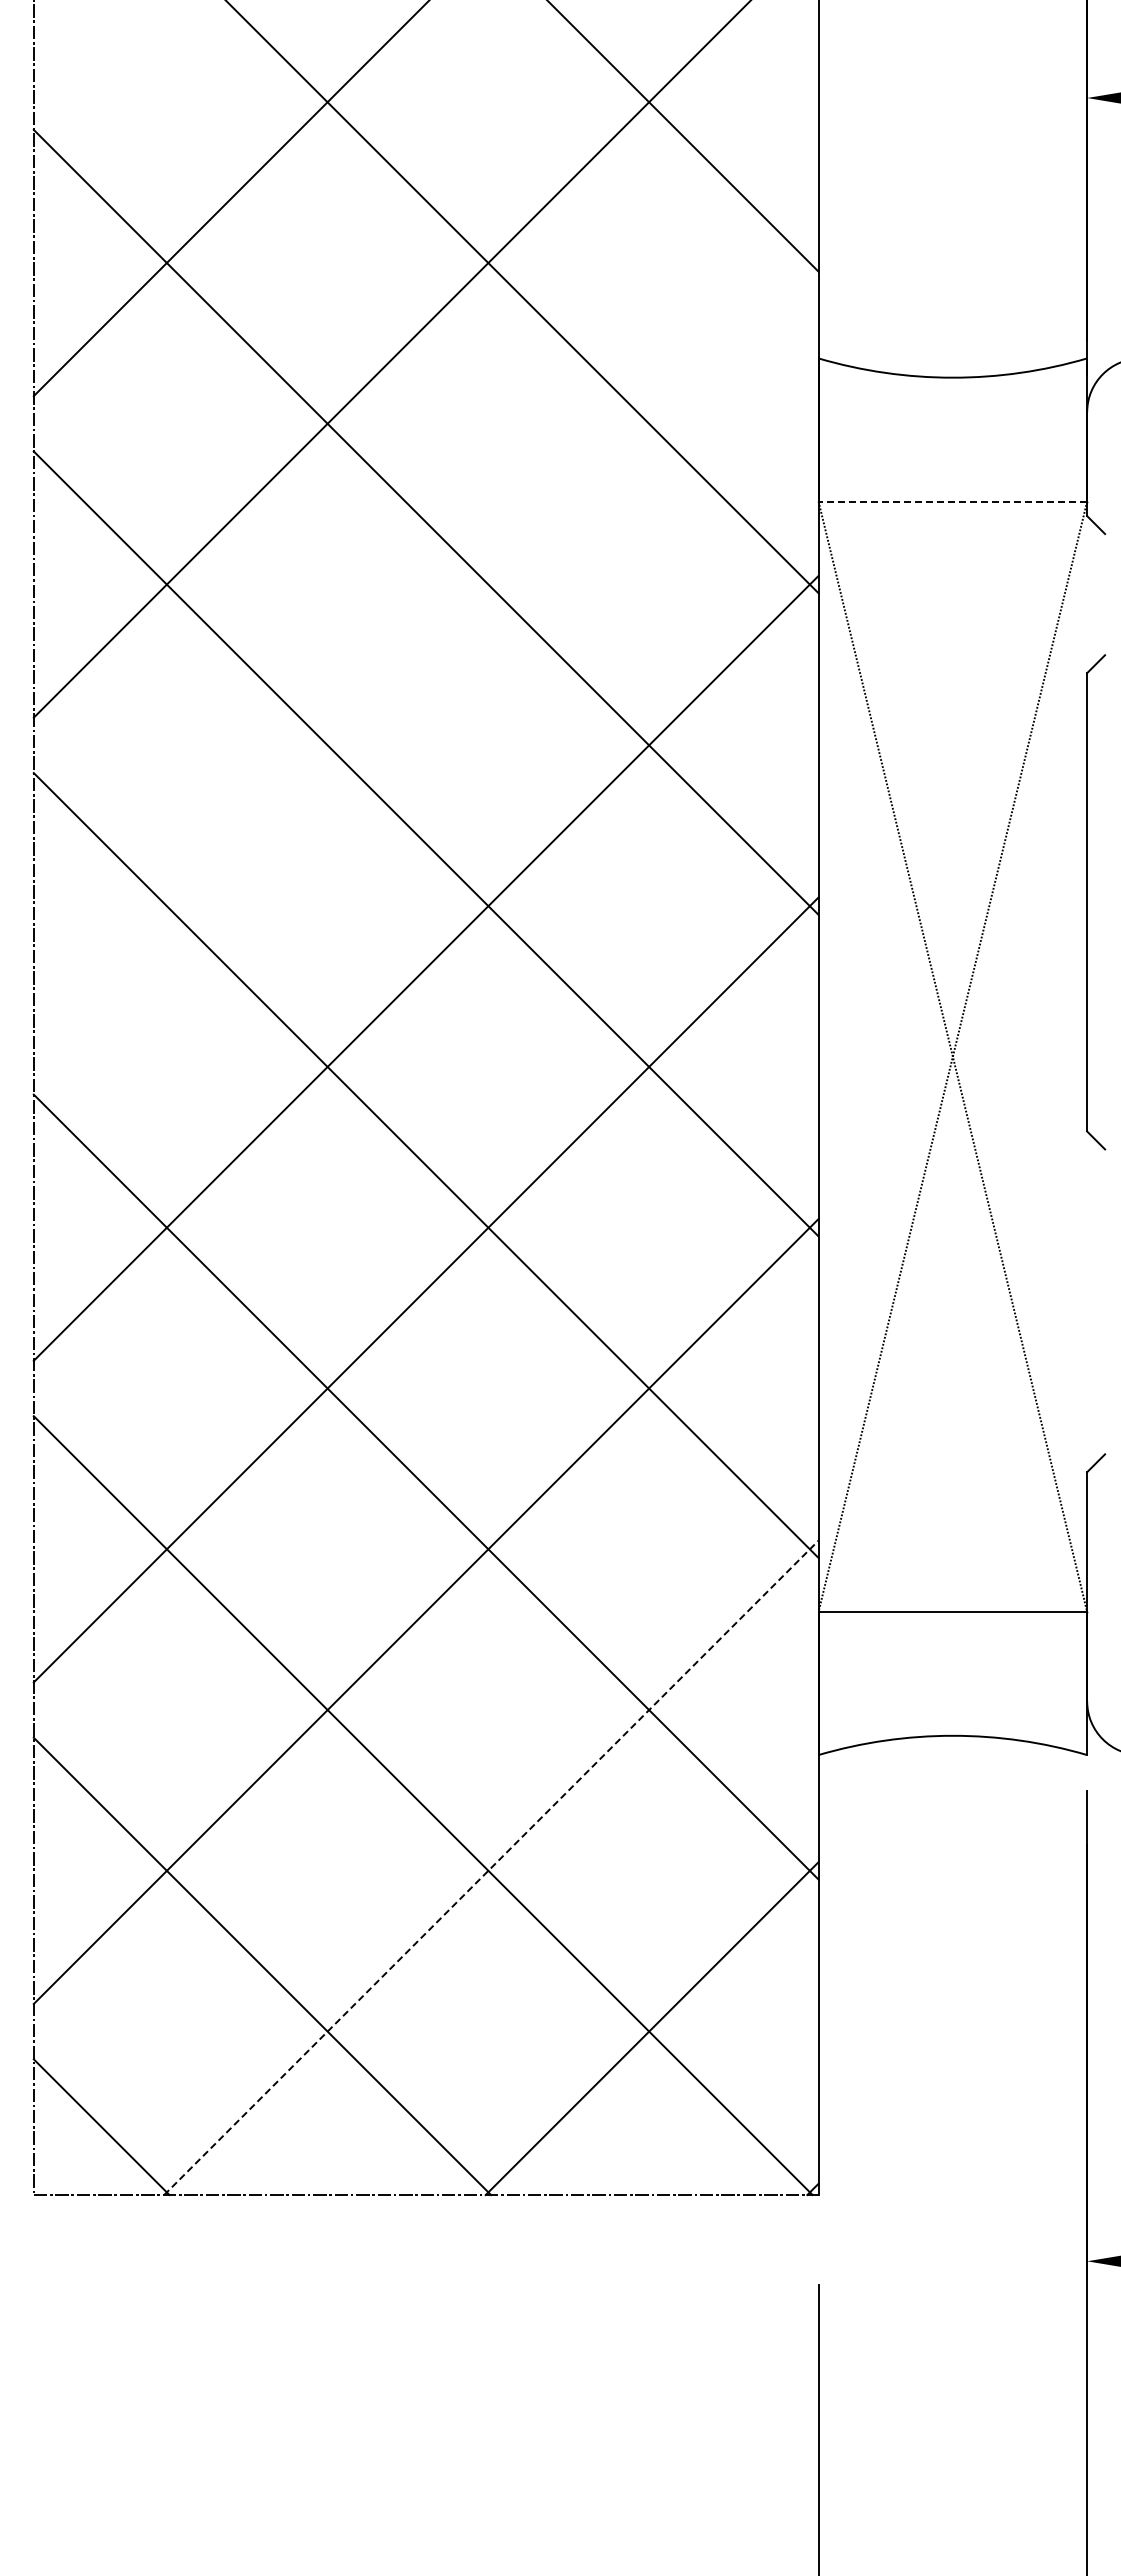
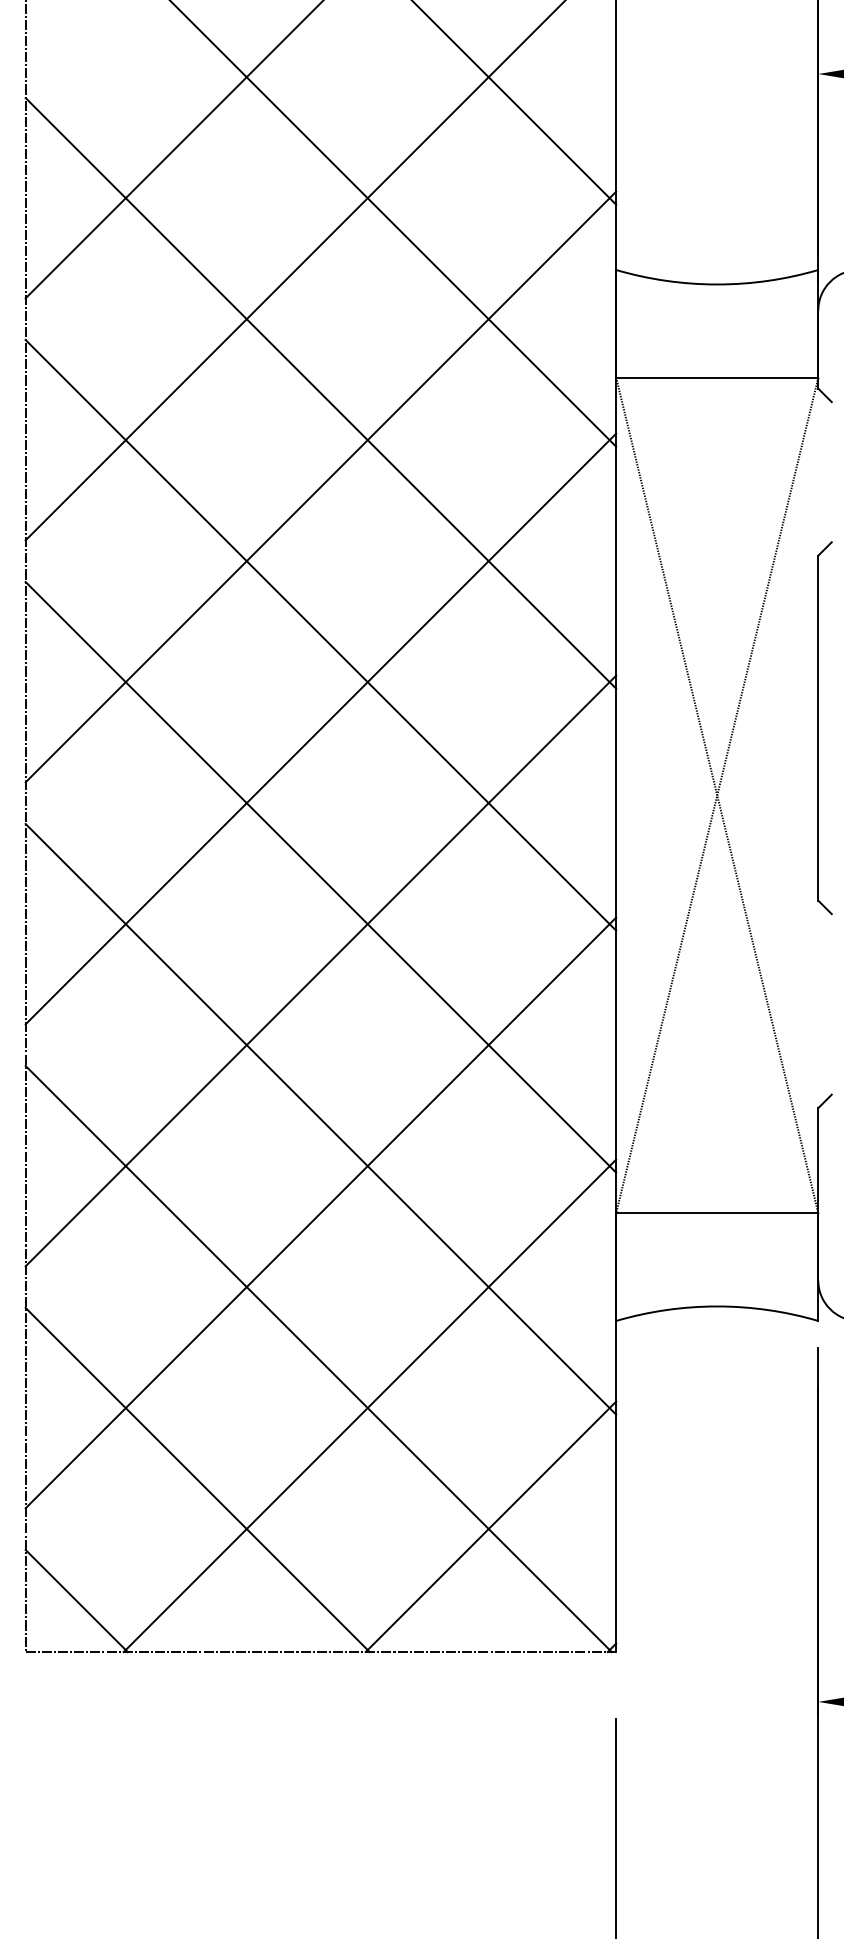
line: (952, 501) -> (716, 377), dashed -> solid
line: (425, 646) -> (320, 486), added
part: (1087, 902) -> (818, 728), moved
line: (491, 1867) -> (370, 1405), dashed -> solid

